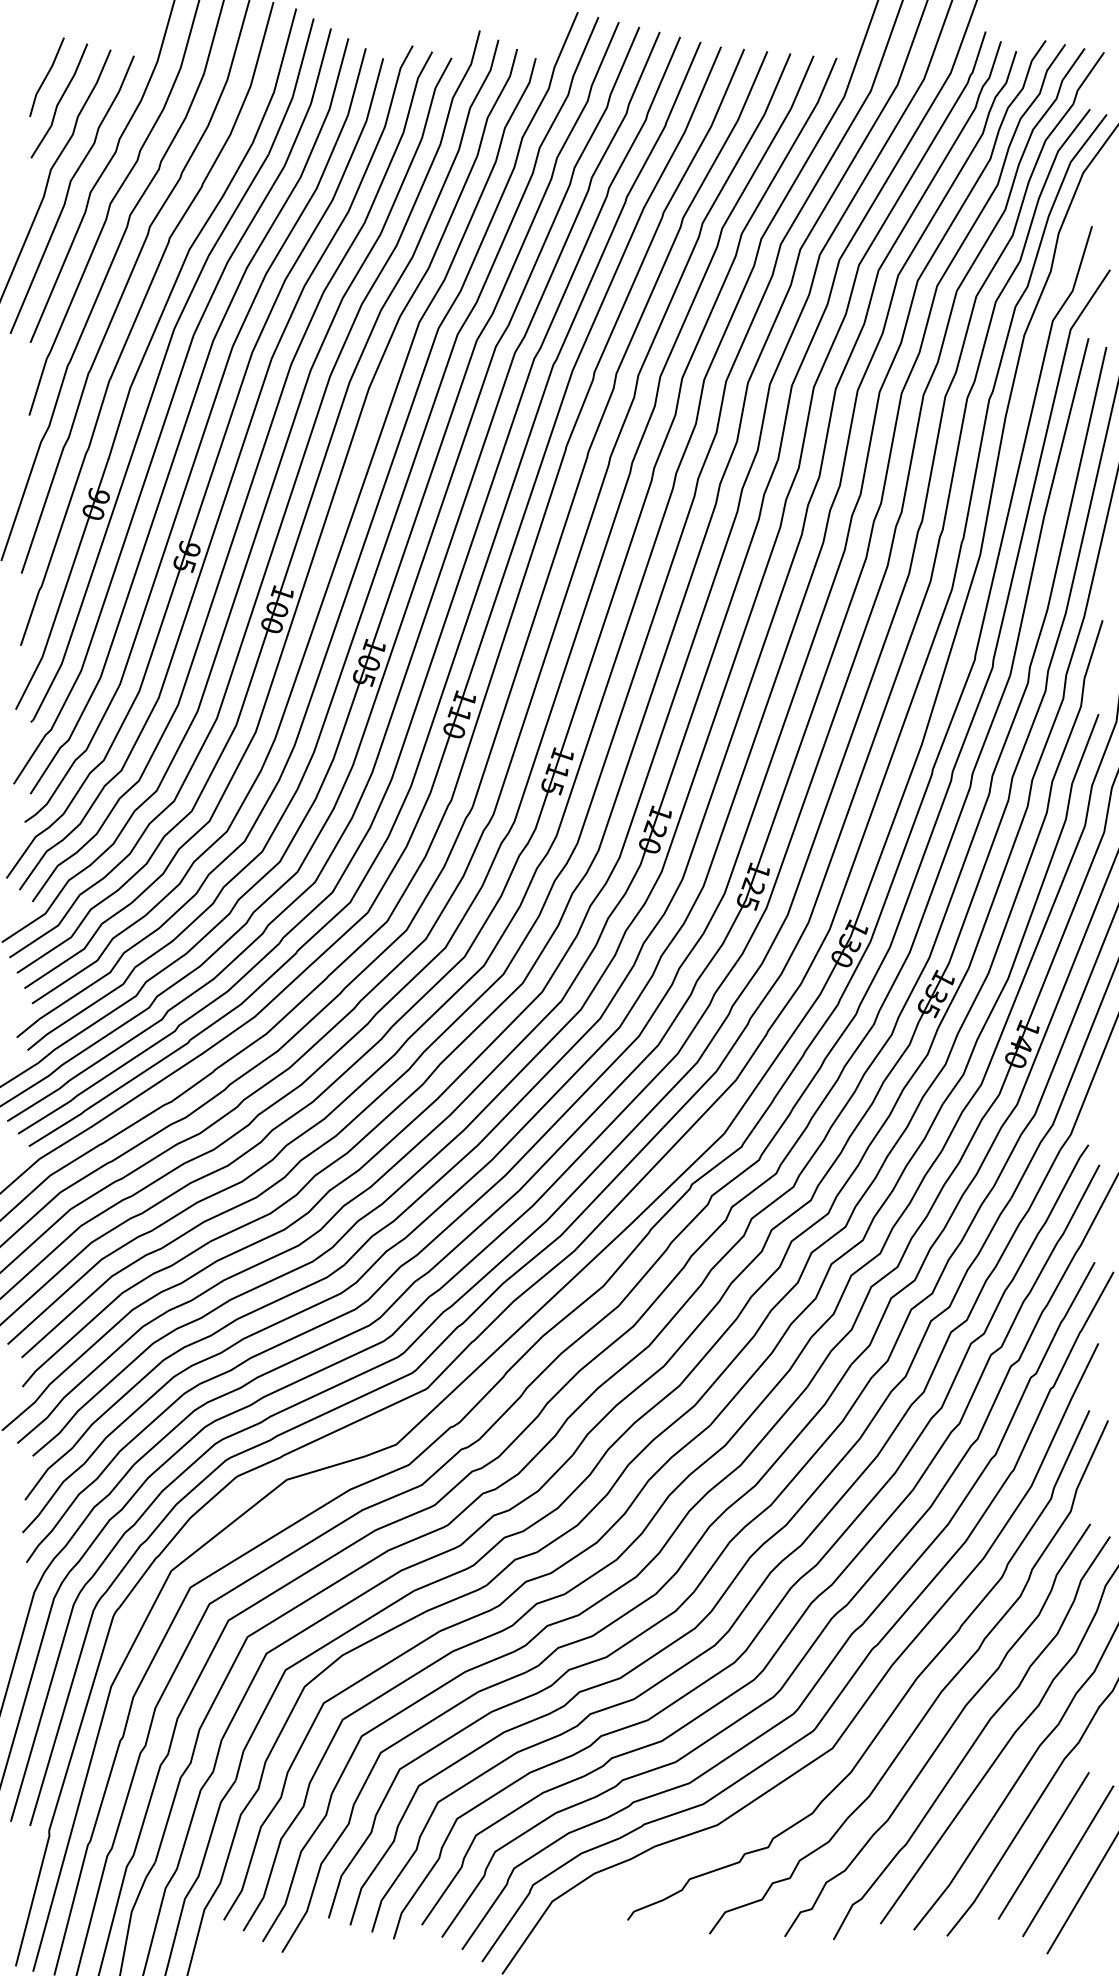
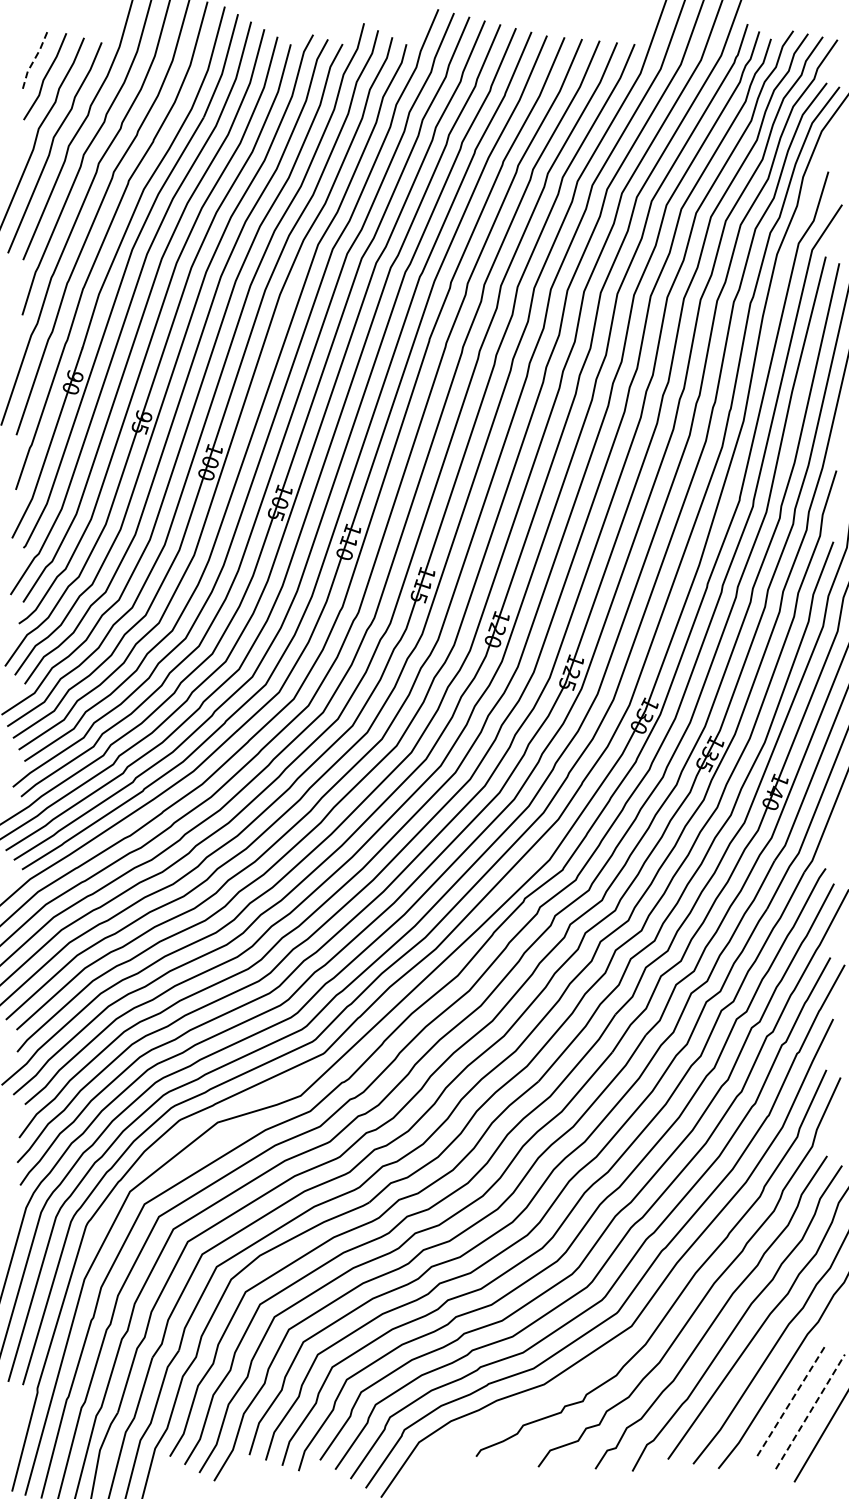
line: (46, 75) -> (35, 57), solid -> dashed
line: (1043, 1846) -> (791, 1400), solid -> dashed
line: (1068, 1860) -> (810, 1411), solid -> dashed

